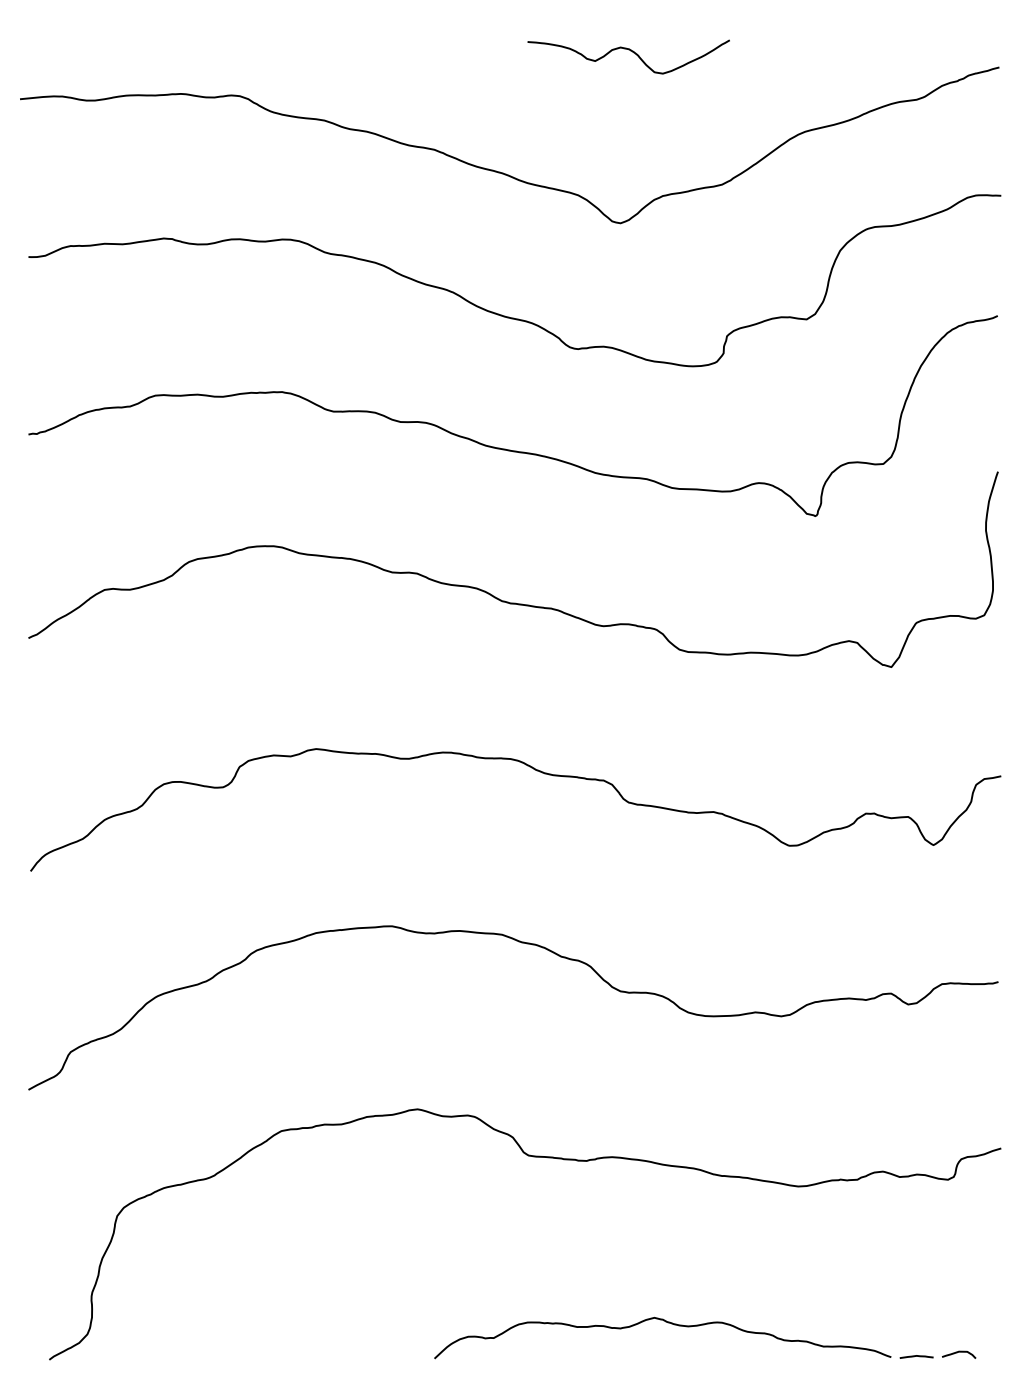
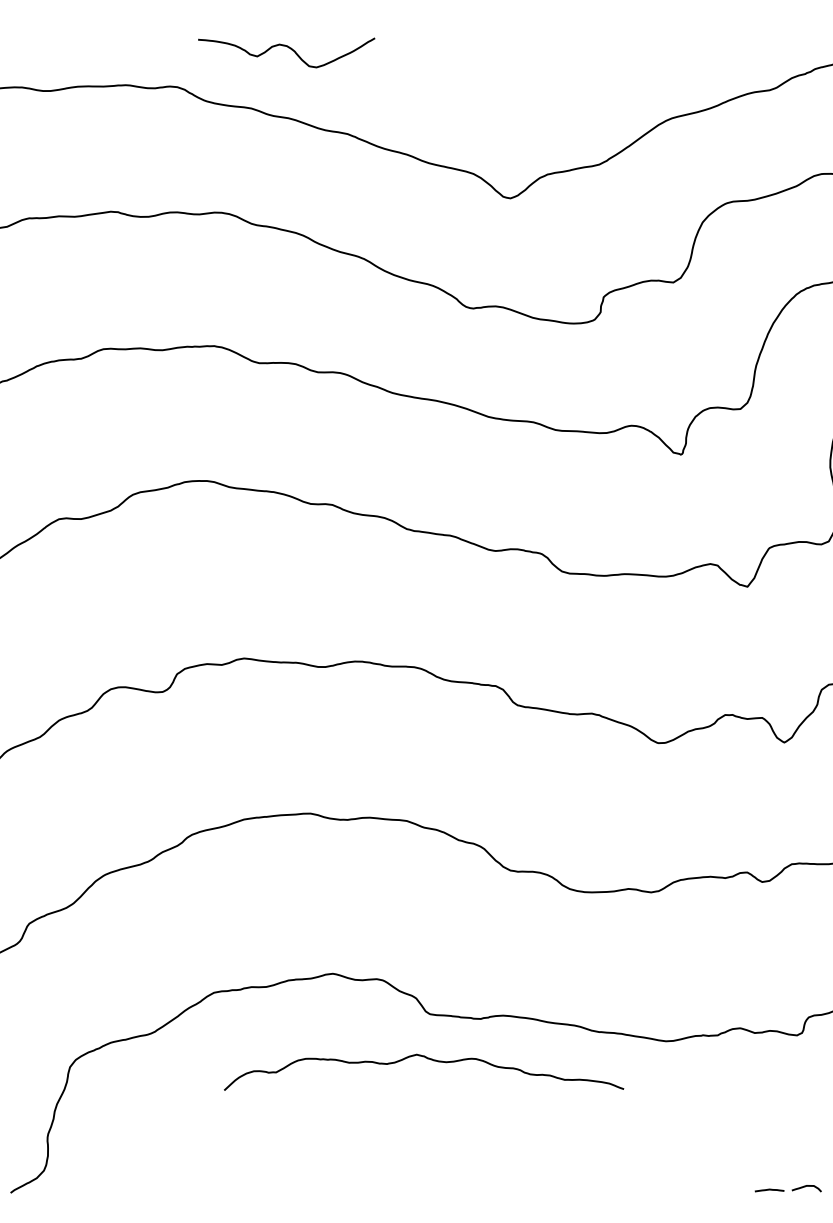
curve: (630, 51) -> (288, 48), moved
curve: (668, 1323) -> (429, 1059), moved

